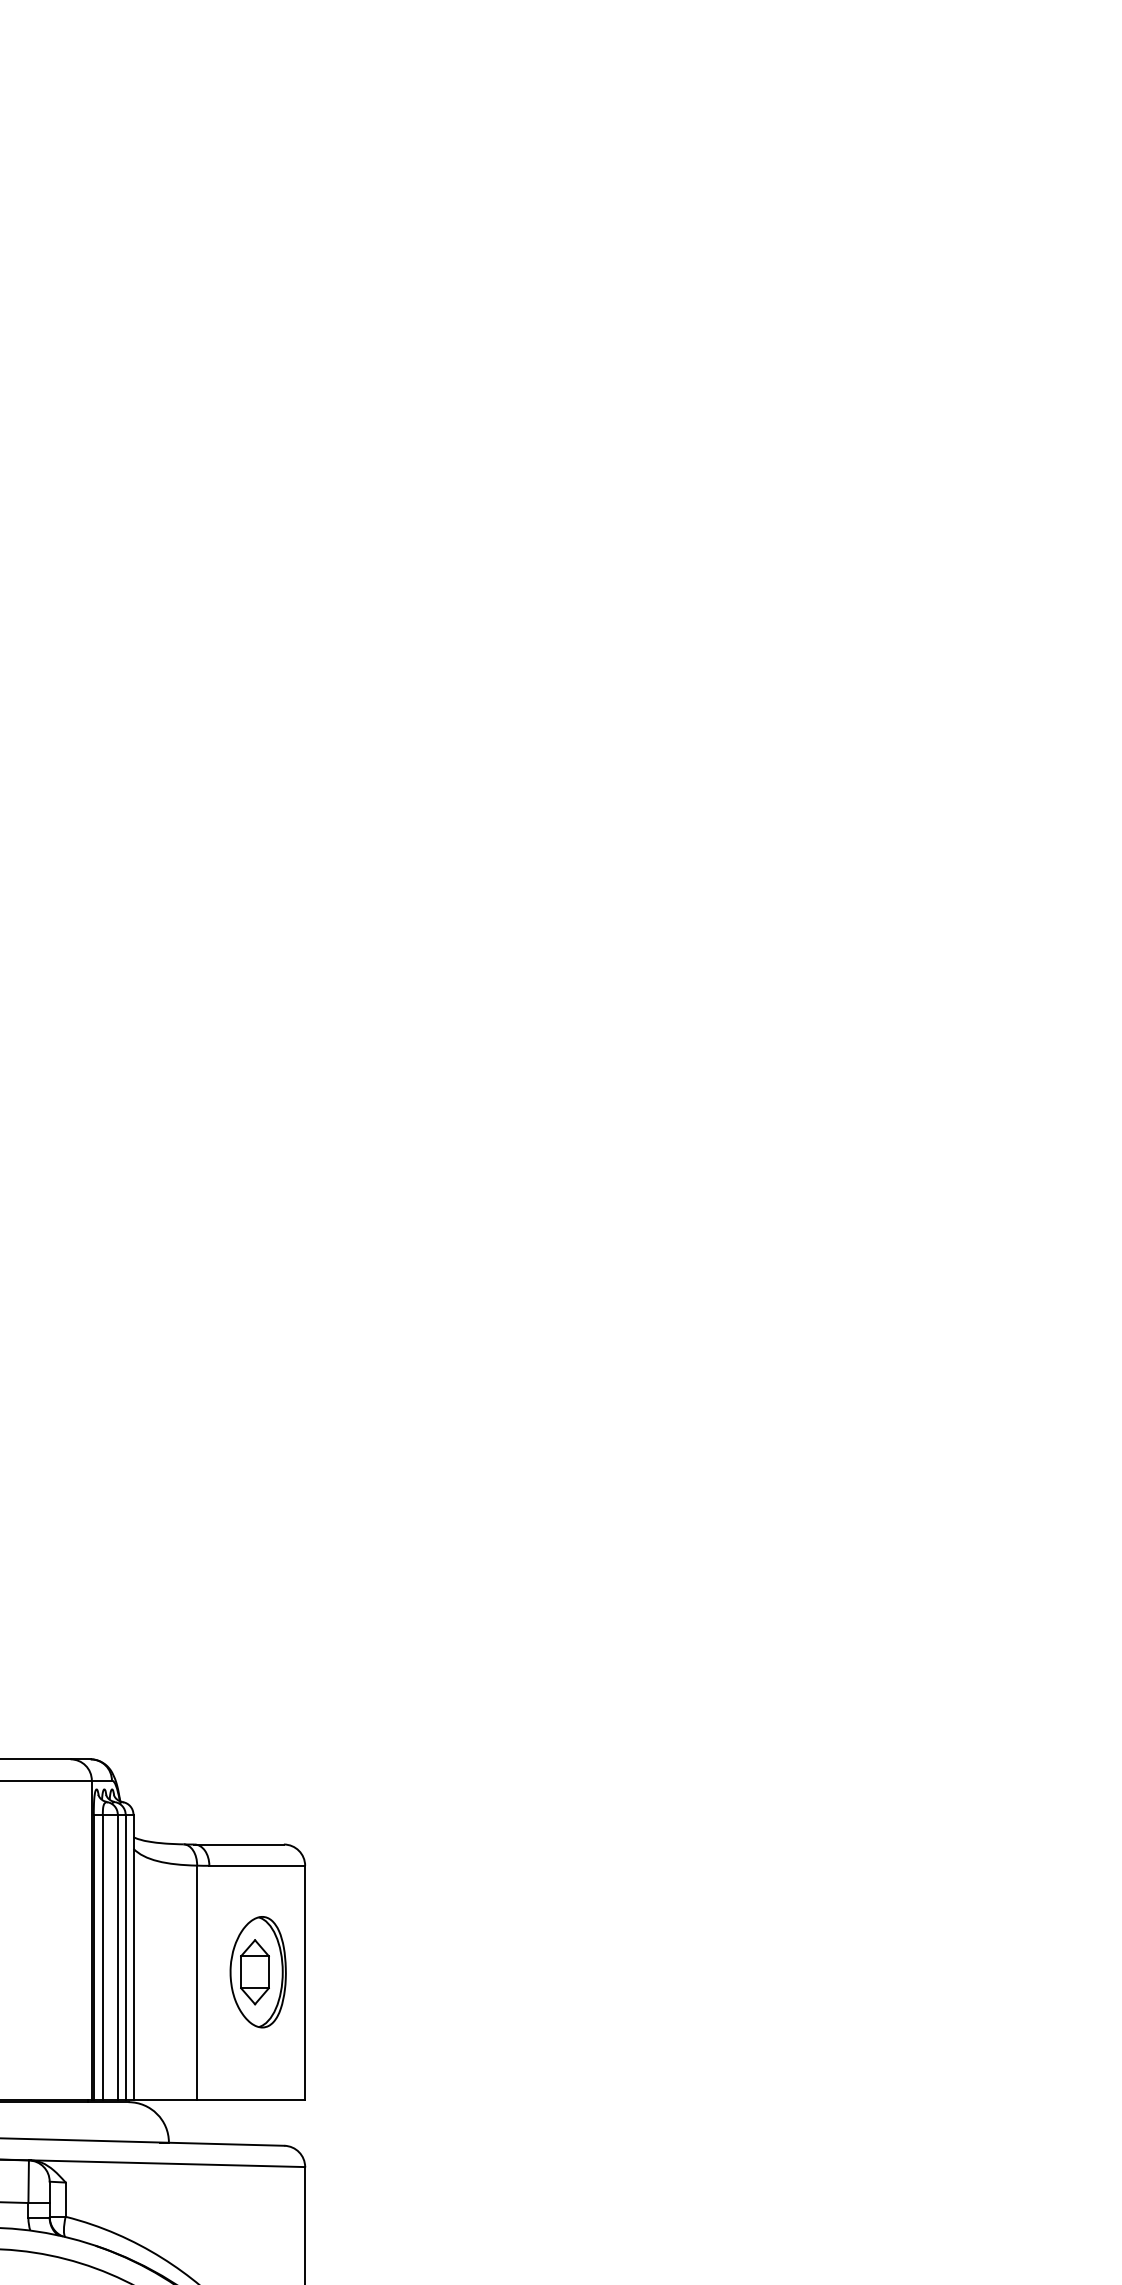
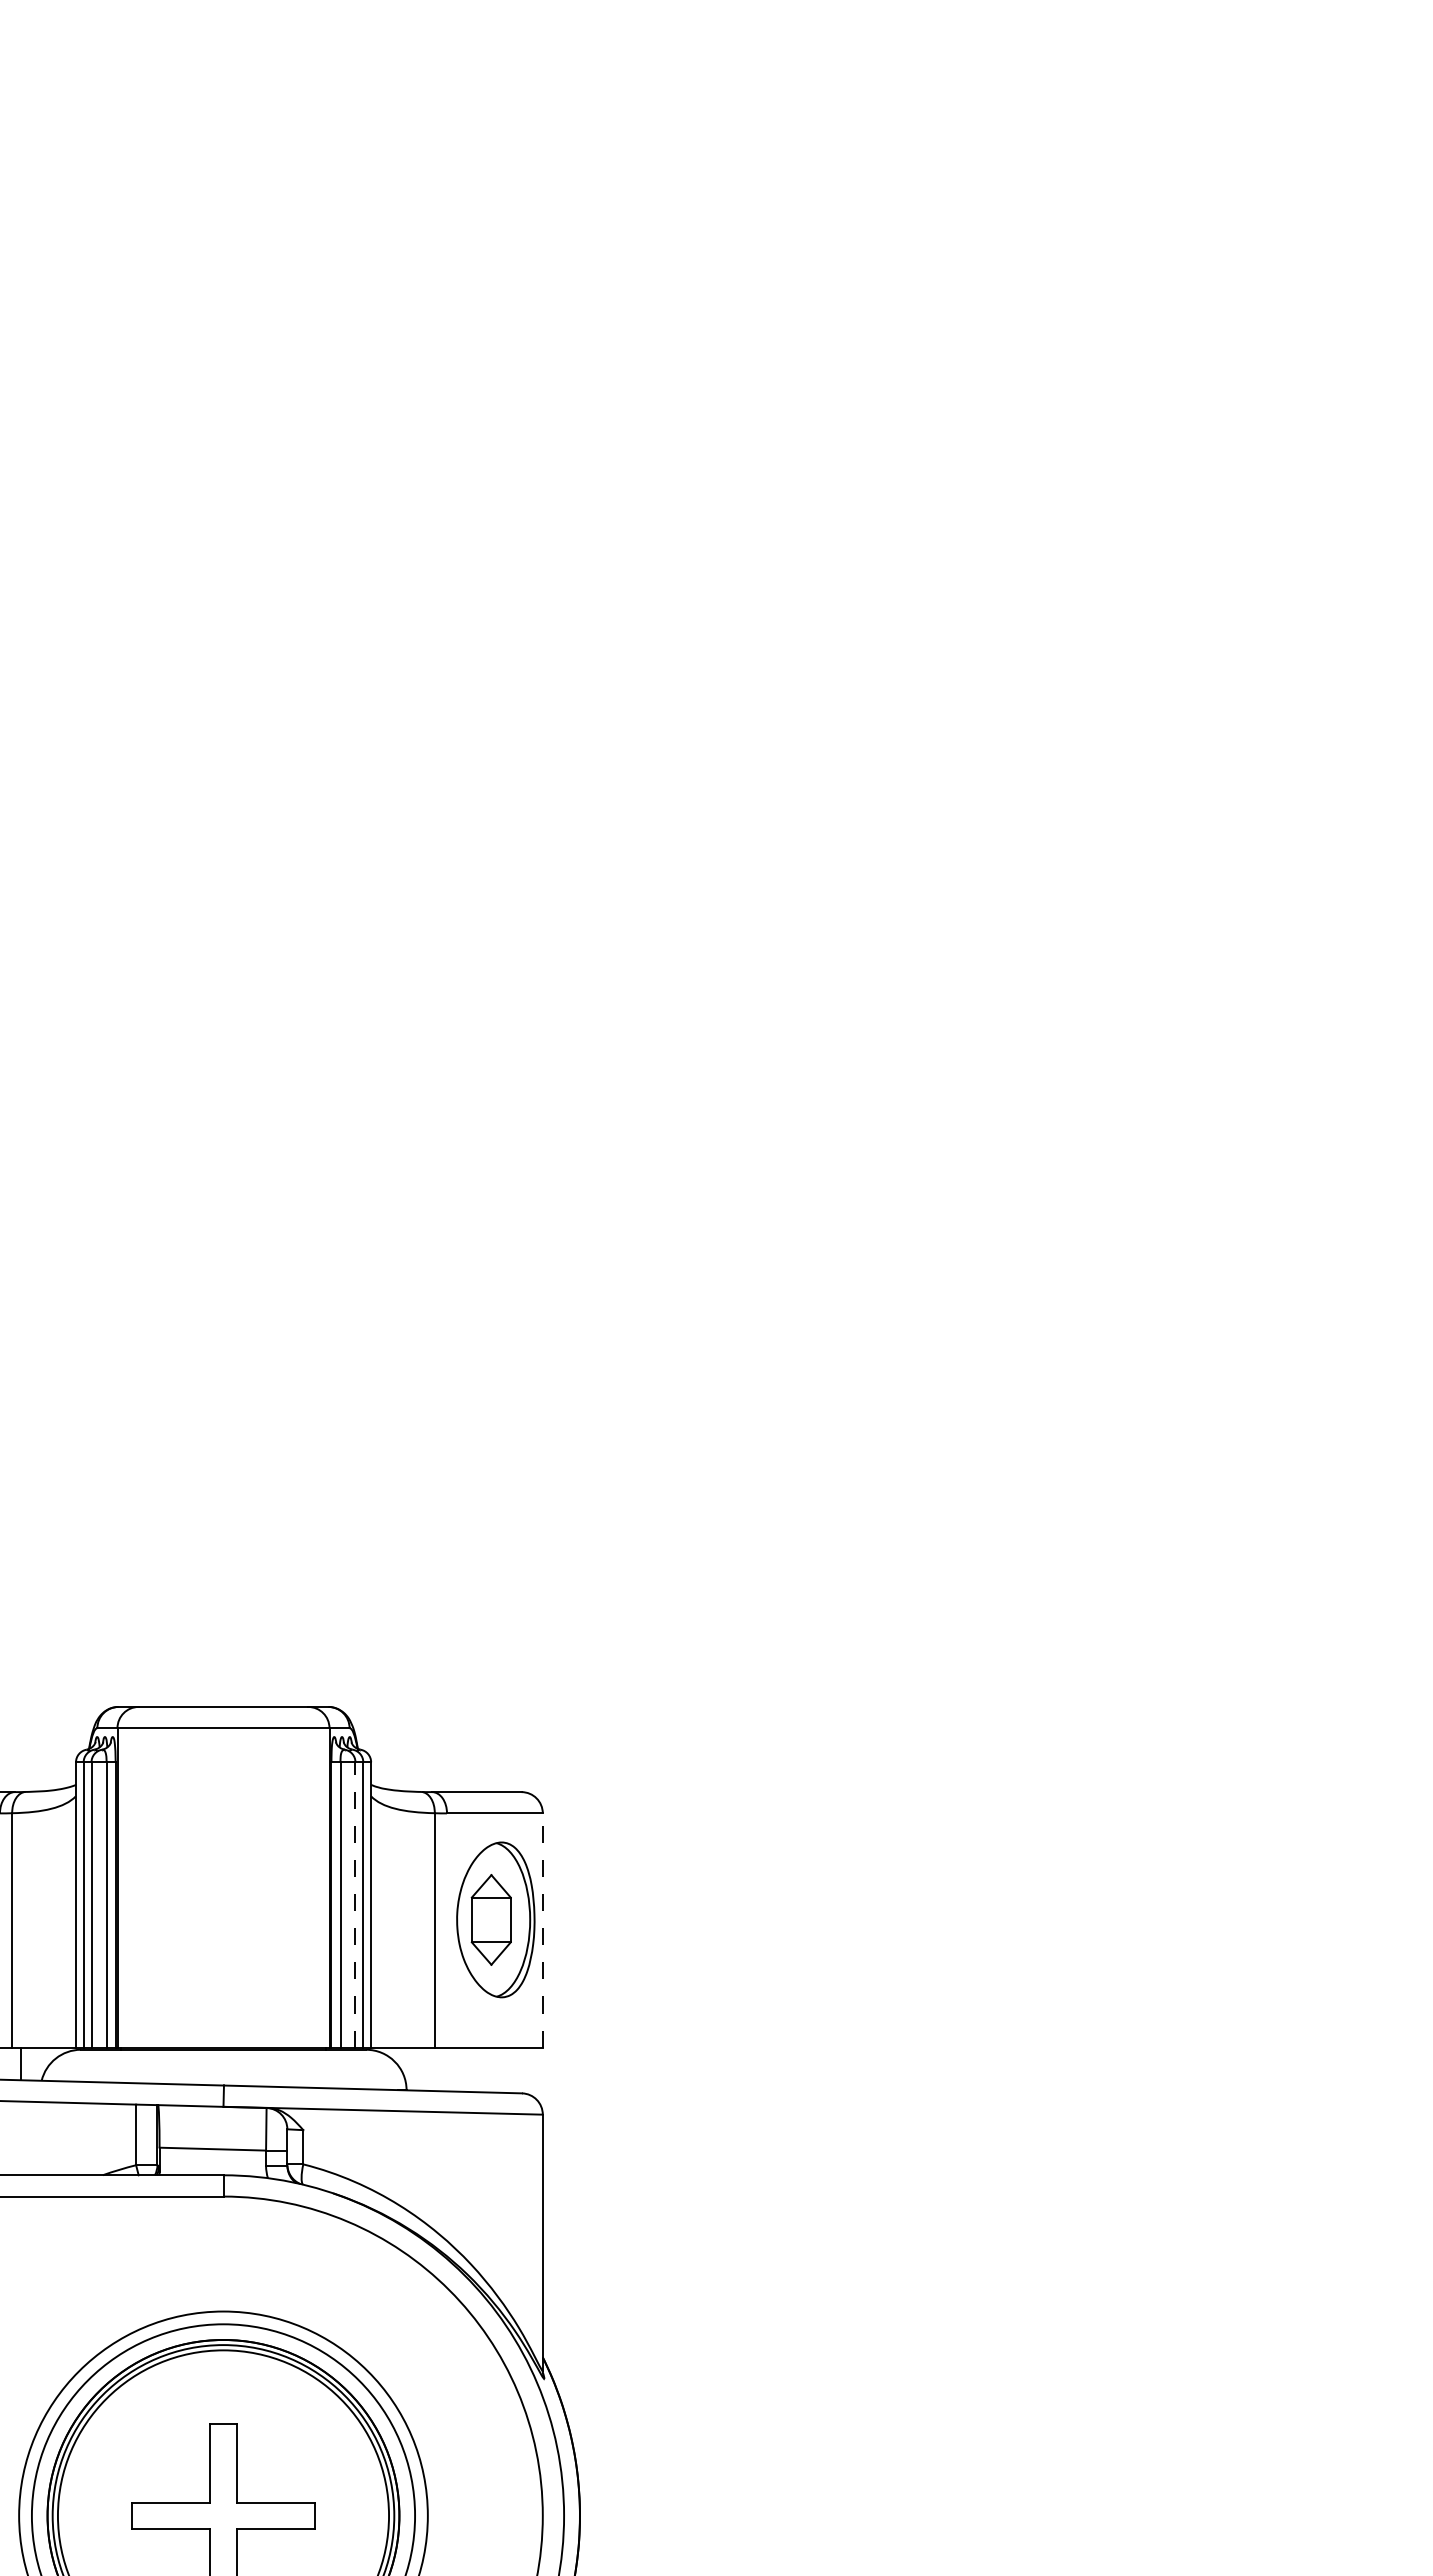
line: (117, 1956) -> (355, 1904), solid -> dashed
part: (257, 1971) -> (495, 1919), size x1.4
line: (304, 1981) -> (542, 1929), solid -> dashed

